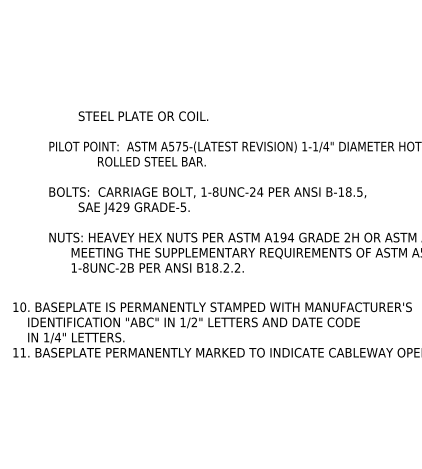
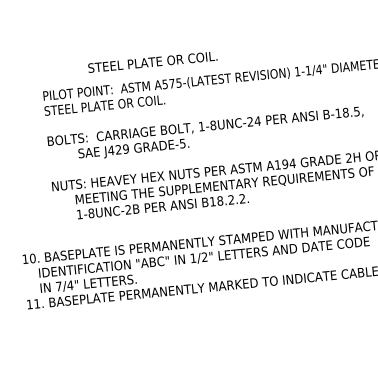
text: (143, 116) -> (152, 62), moved
text: (127, 161) -> (122, 103), ROLLED STEEL BAR. -> STEEL PLATE OR COIL.
text: (46, 337) -> (58, 286), 1/4" -> 7/4"

